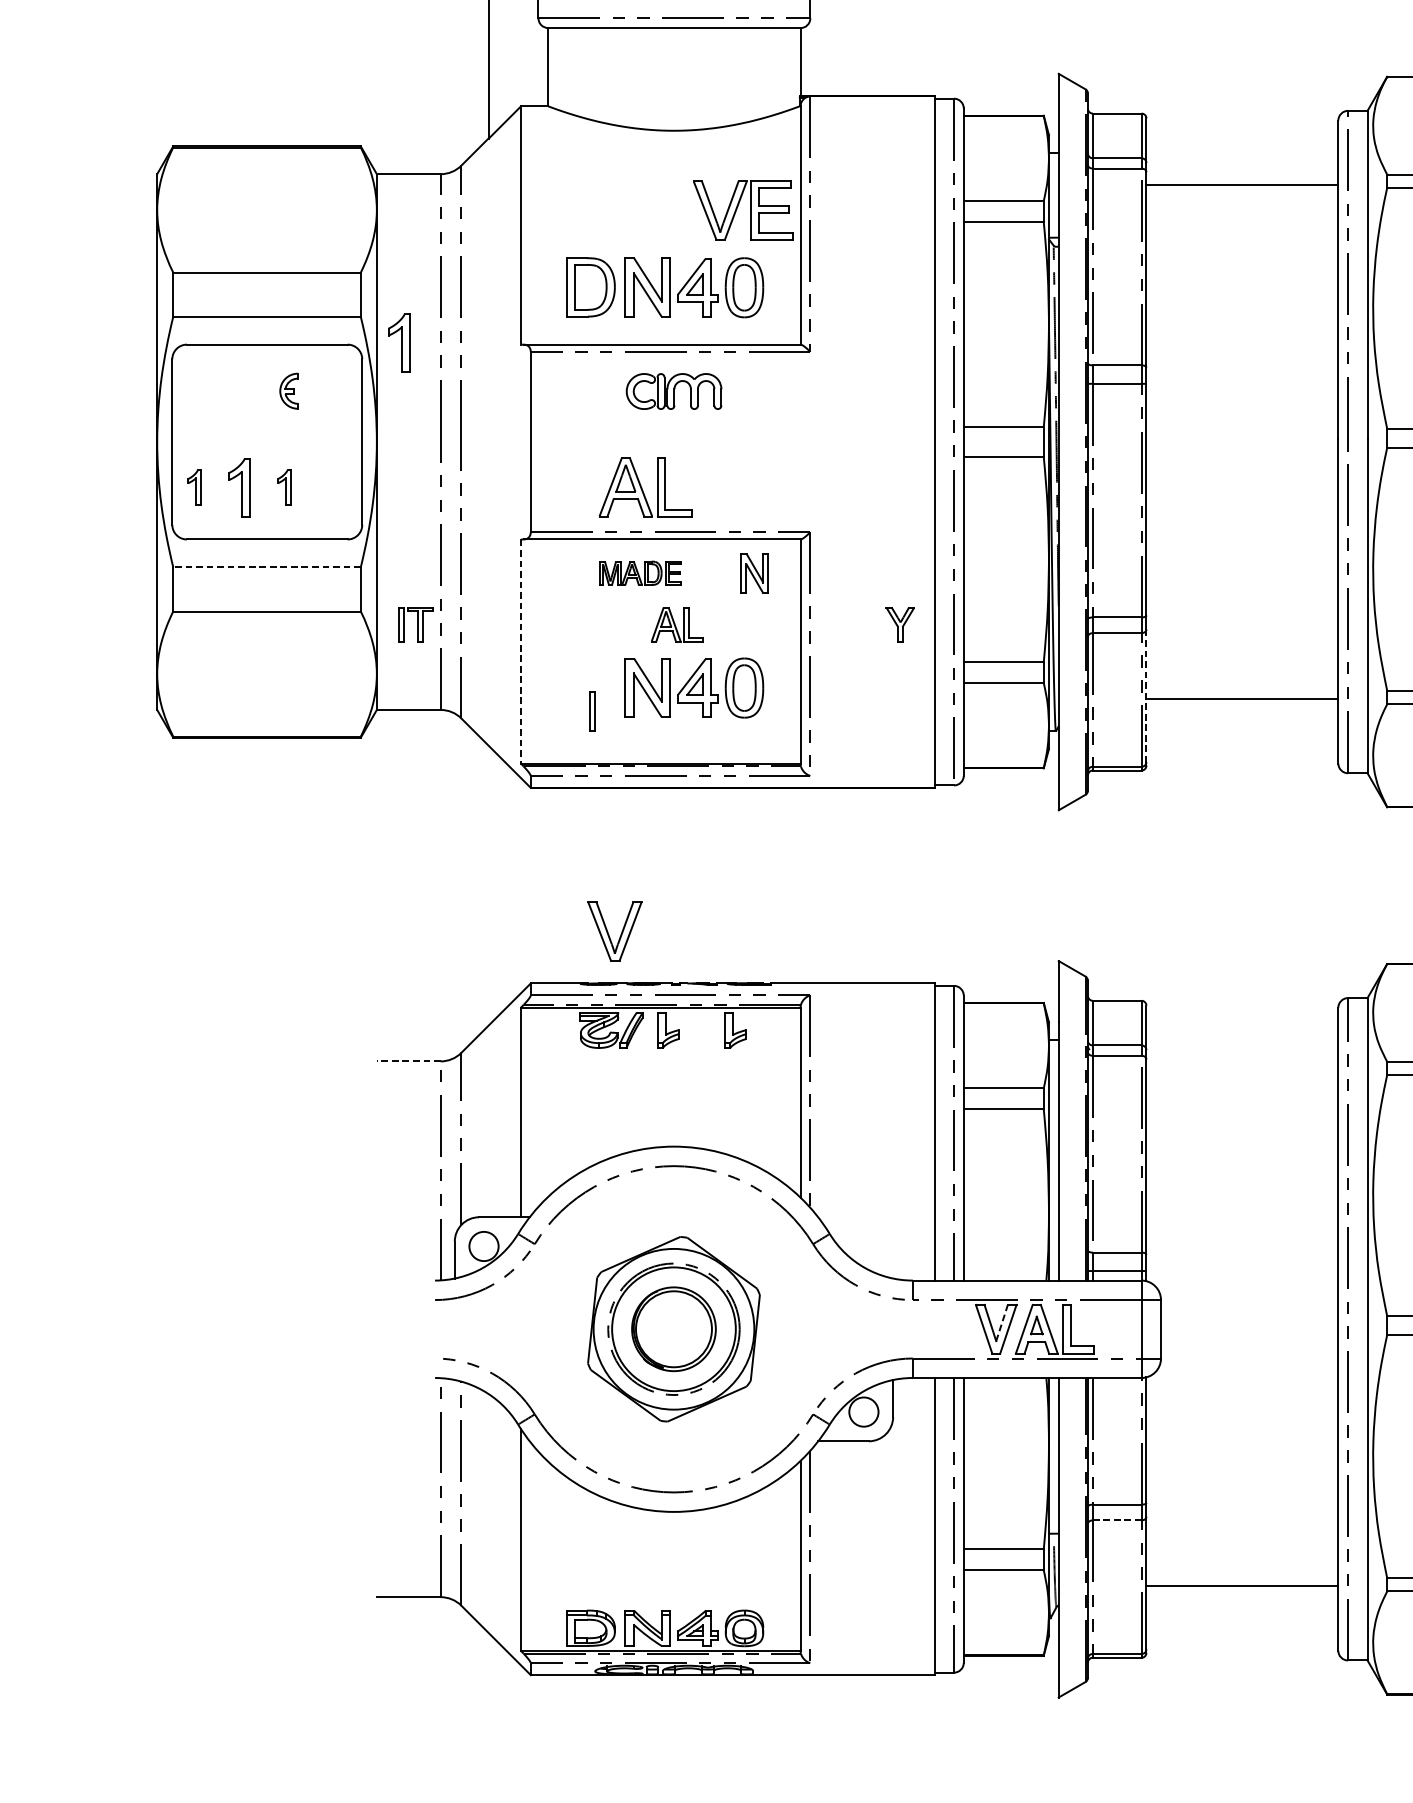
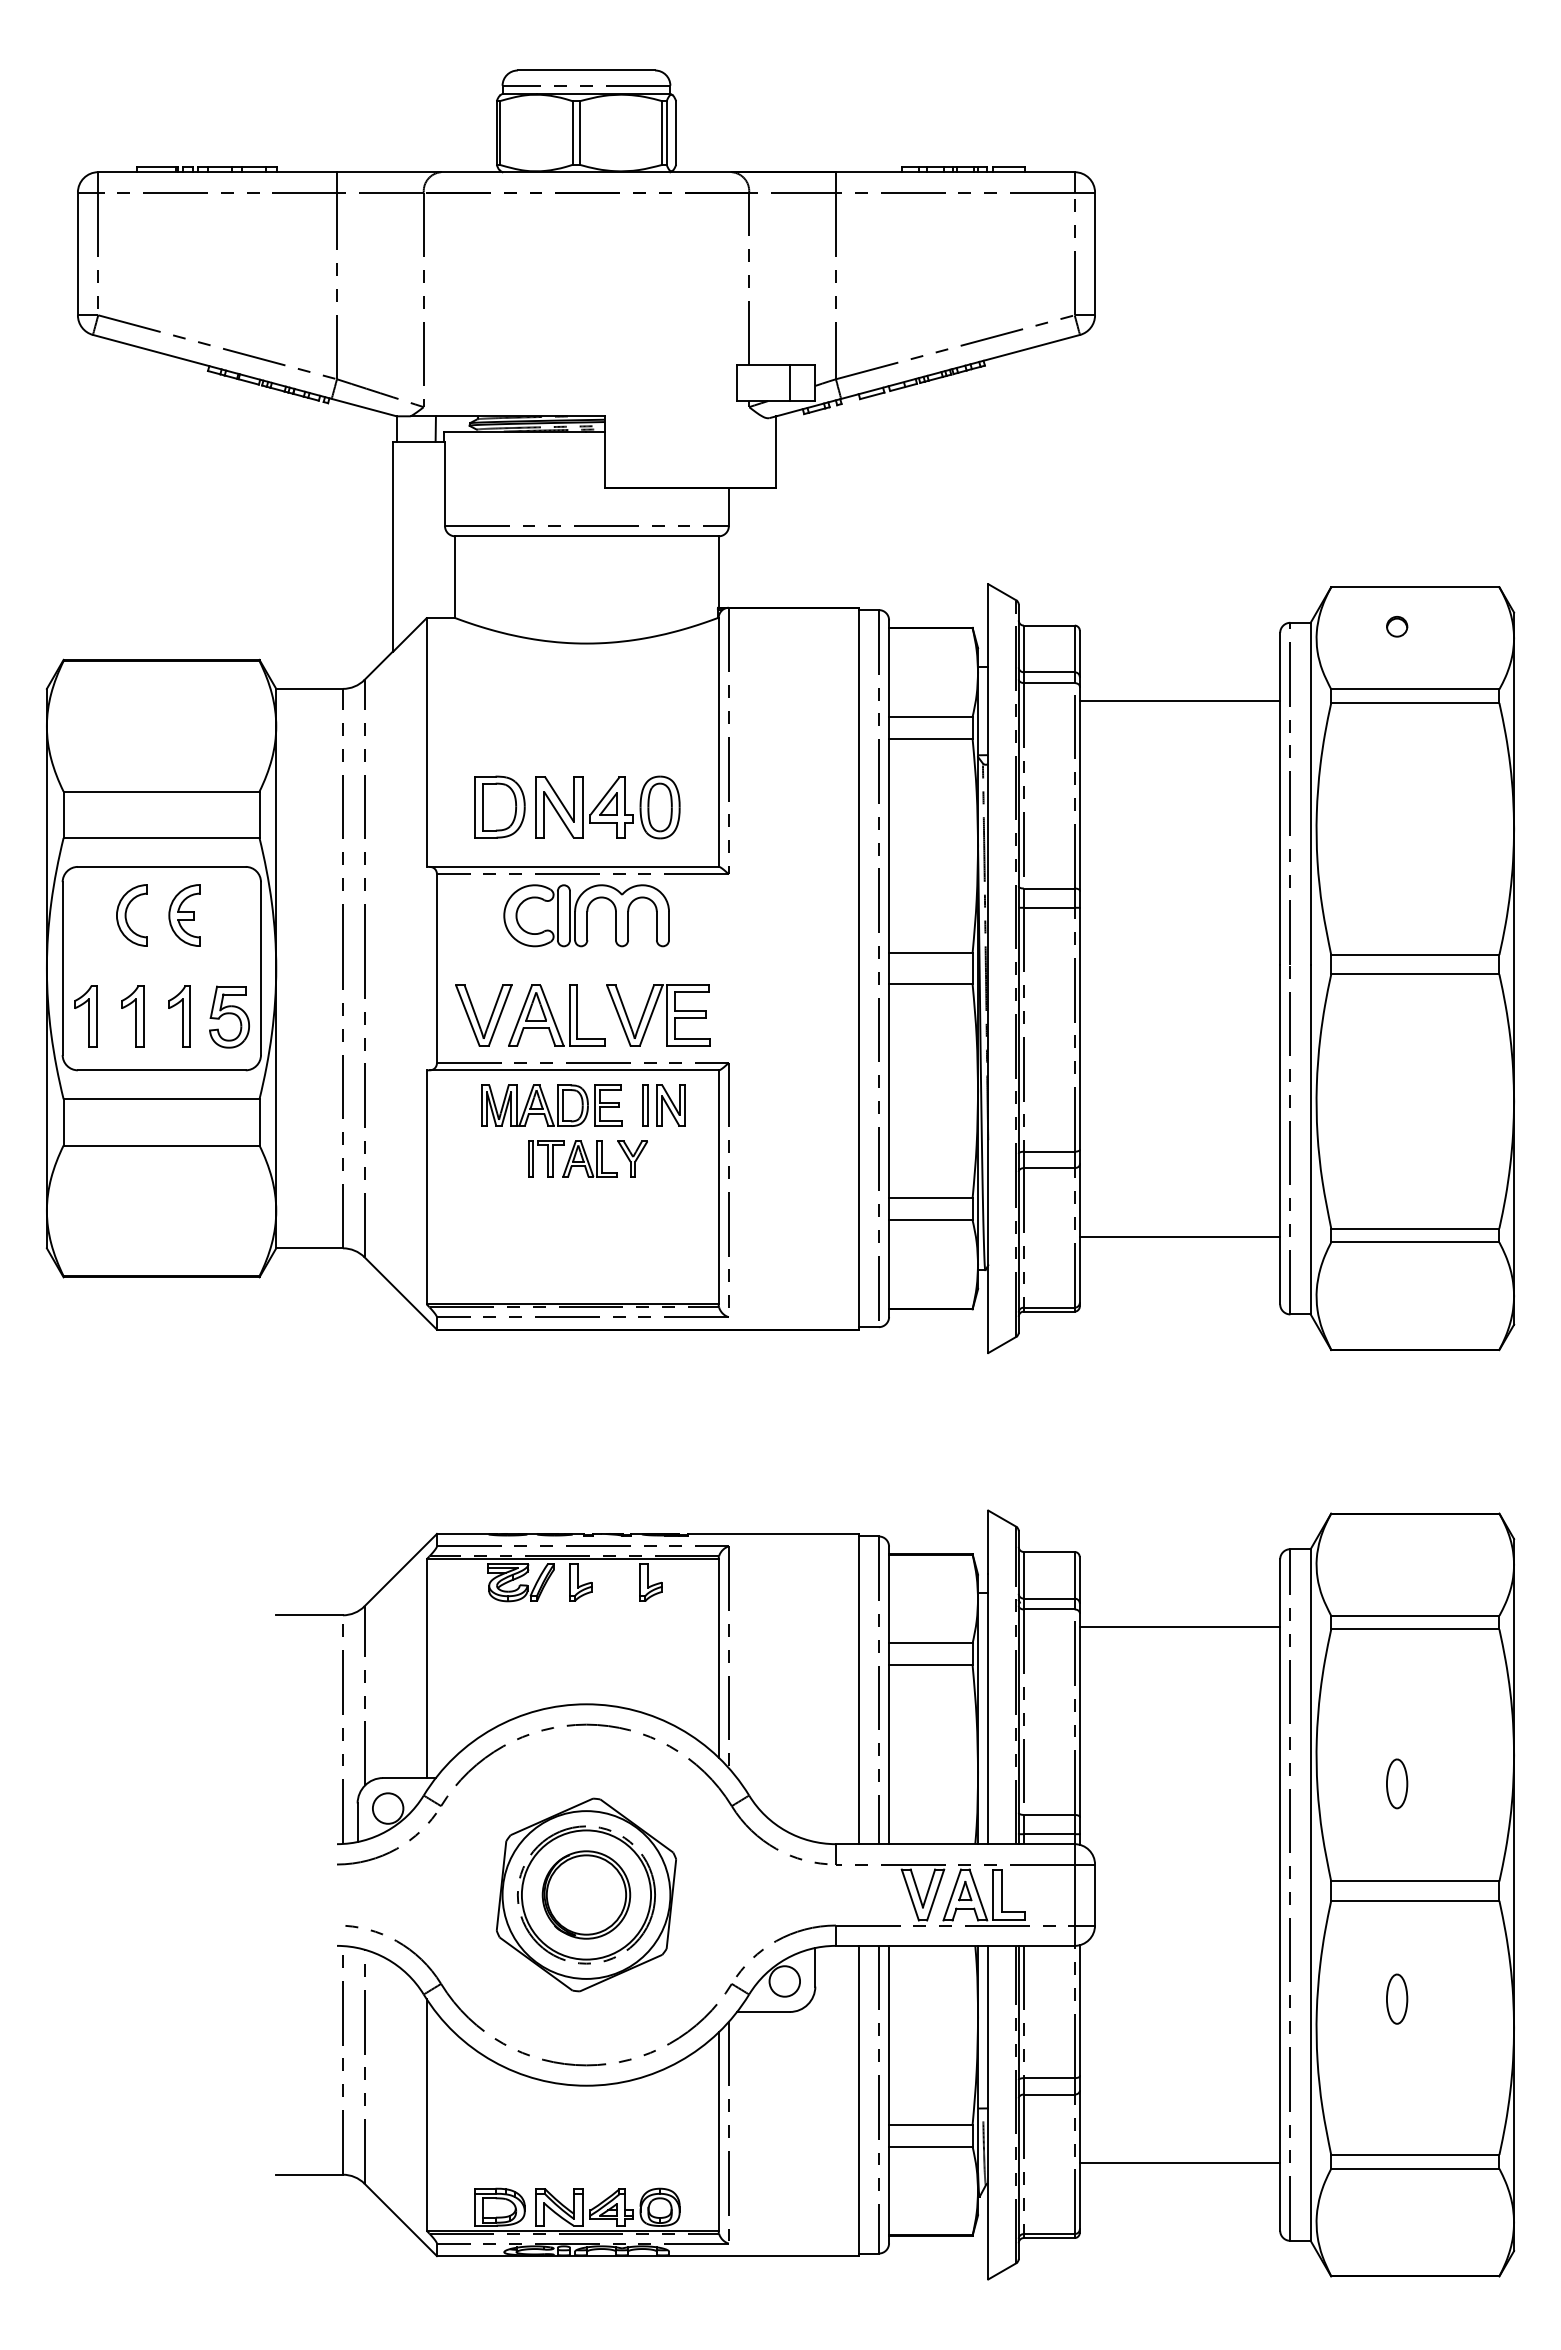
part: (742, 210) -> (658, 1015), moved
part: (399, 343) -> (299, 865), removed
part: (238, 391) -> (131, 915), added
part: (289, 391) -> (184, 915), size x1.67
part: (673, 391) -> (586, 915), size x1.67
part: (194, 487) -> (85, 1016), size x1.67
part: (284, 487) -> (179, 1016), size x1.67
part: (332, 487) -> (229, 1016), added
line: (266, 567) -> (161, 1099), dashed -> solid
part: (640, 573) -> (551, 1105), size x1.67
part: (416, 623) -> (546, 1158), moved
part: (900, 623) -> (632, 1158), moved
line: (520, 651) -> (426, 1187), dashed -> solid
part: (694, 688) -> (607, 1225), removed
line: (1146, 696) -> (1079, 1234), dashed -> solid
part: (592, 711) -> (645, 1105), moved
part: (608, 933) -> (477, 1017), moved
line: (408, 1061) -> (309, 1615), dashed -> solid
line: (1241, 1073) -> (1179, 1627), added
line: (1002, 1323) -> (929, 1888), dashed -> solid
line: (1117, 1520) -> (1049, 2094), dashed -> solid

